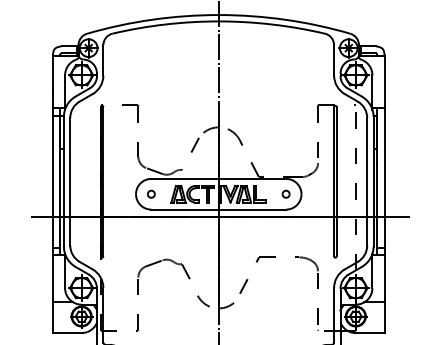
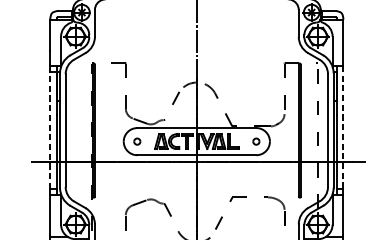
line: (384, 178) -> (343, 127), solid -> dashed
line: (52, 181) -> (49, 130), solid -> dashed

